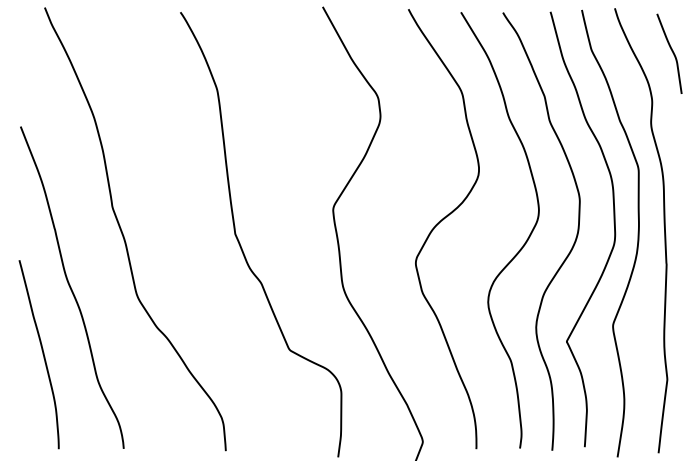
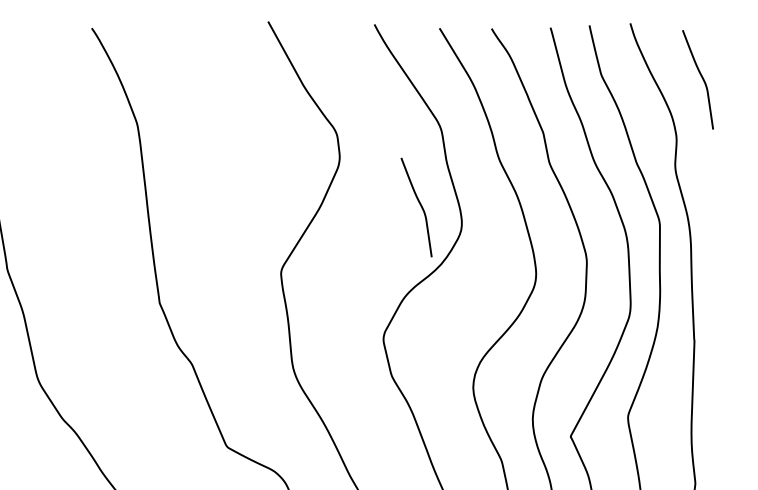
curve: (444, 154) -> (419, 204), added

